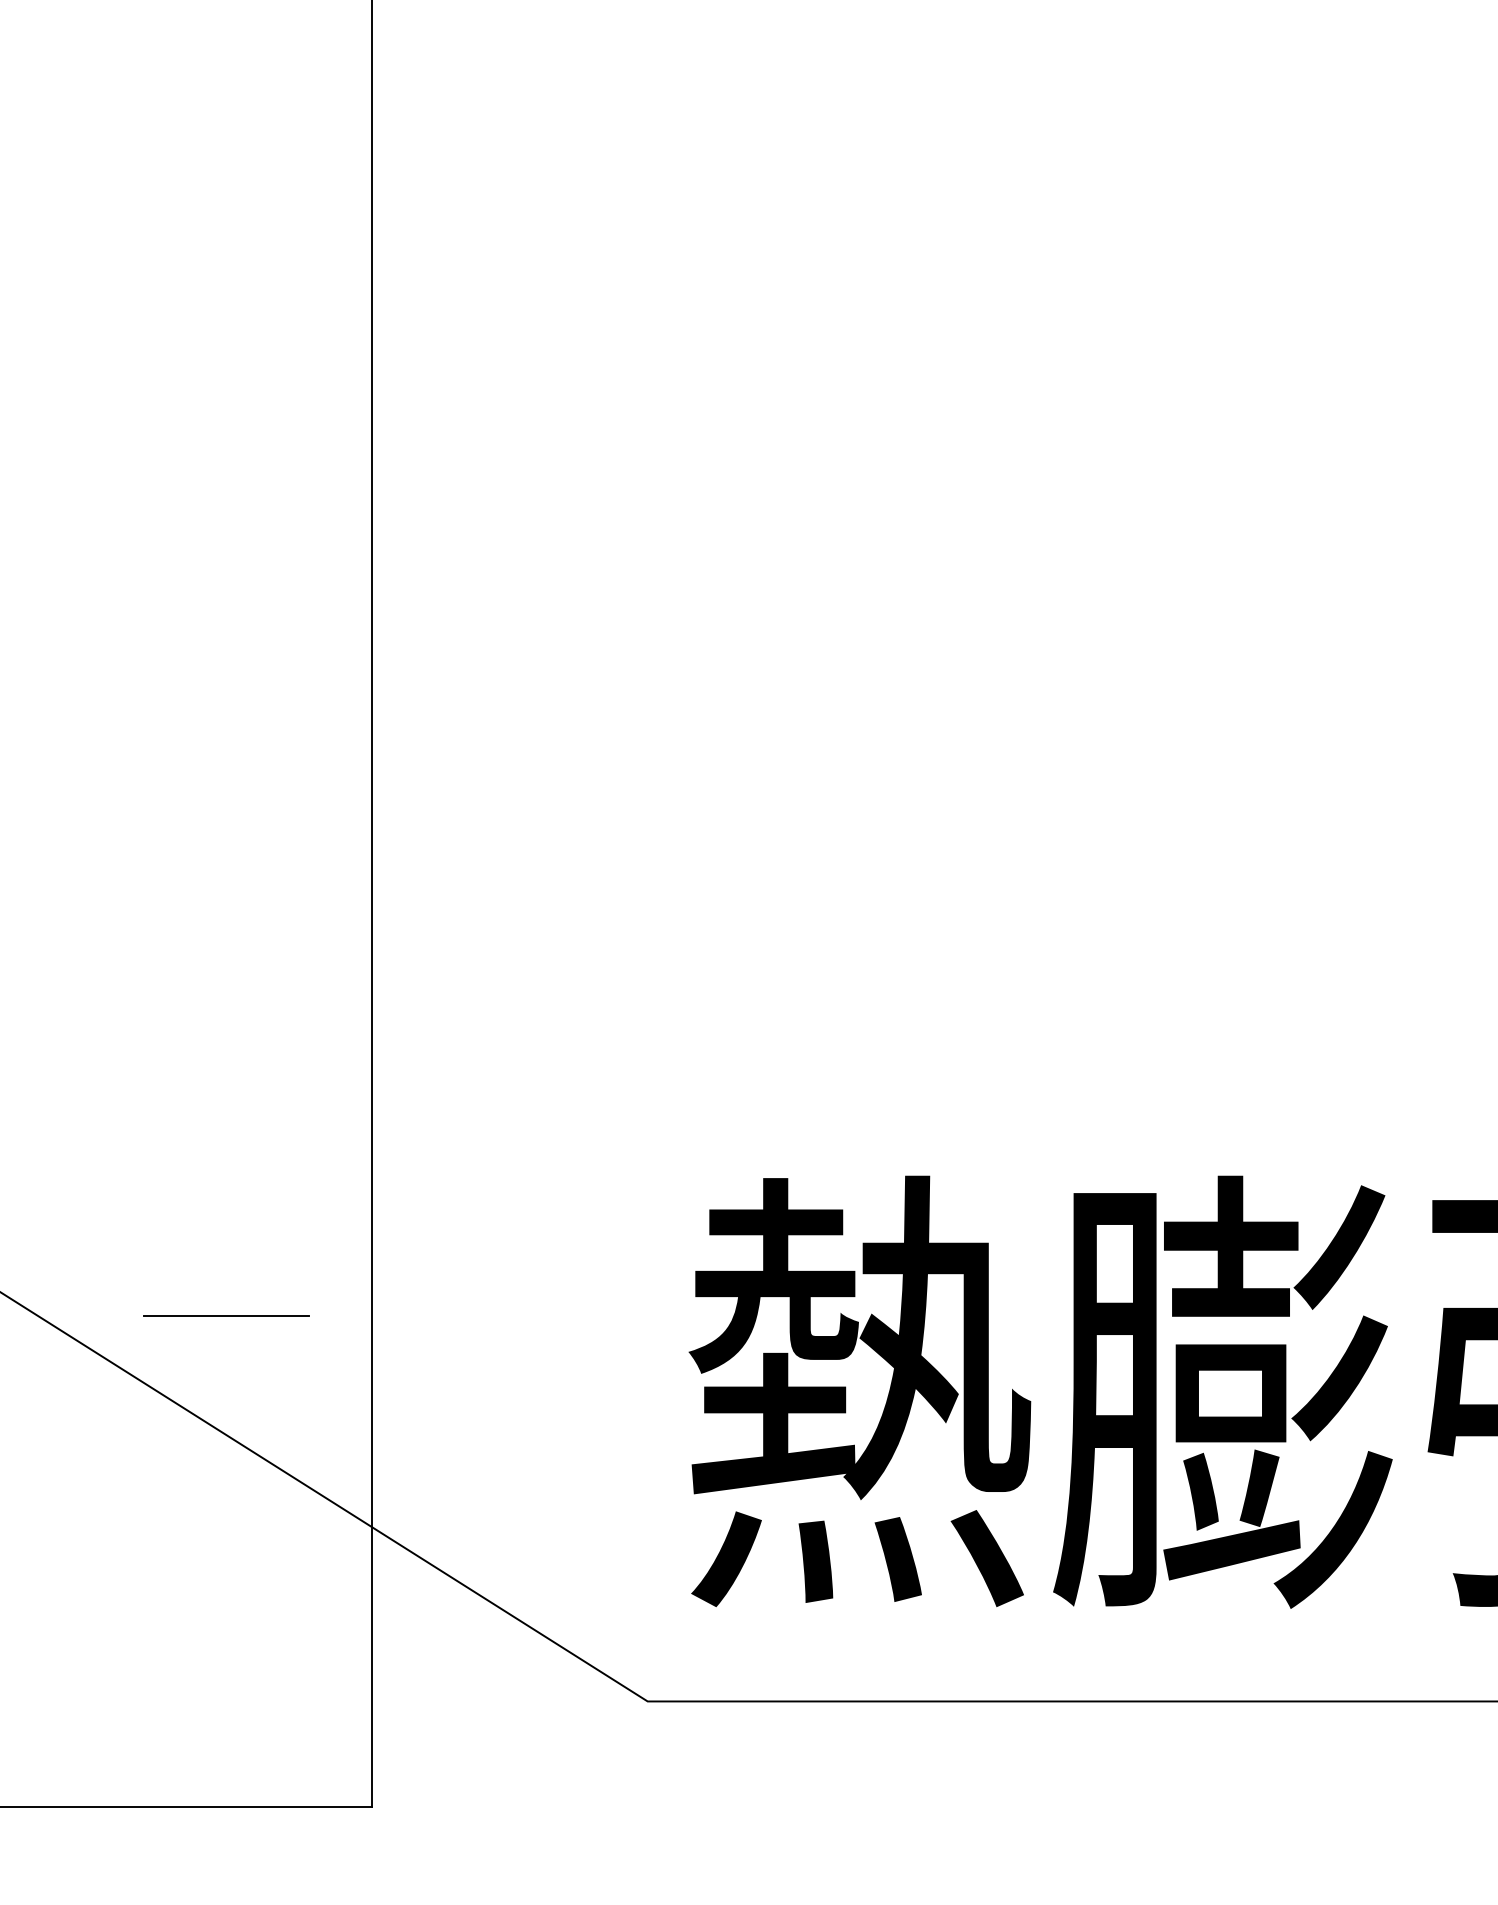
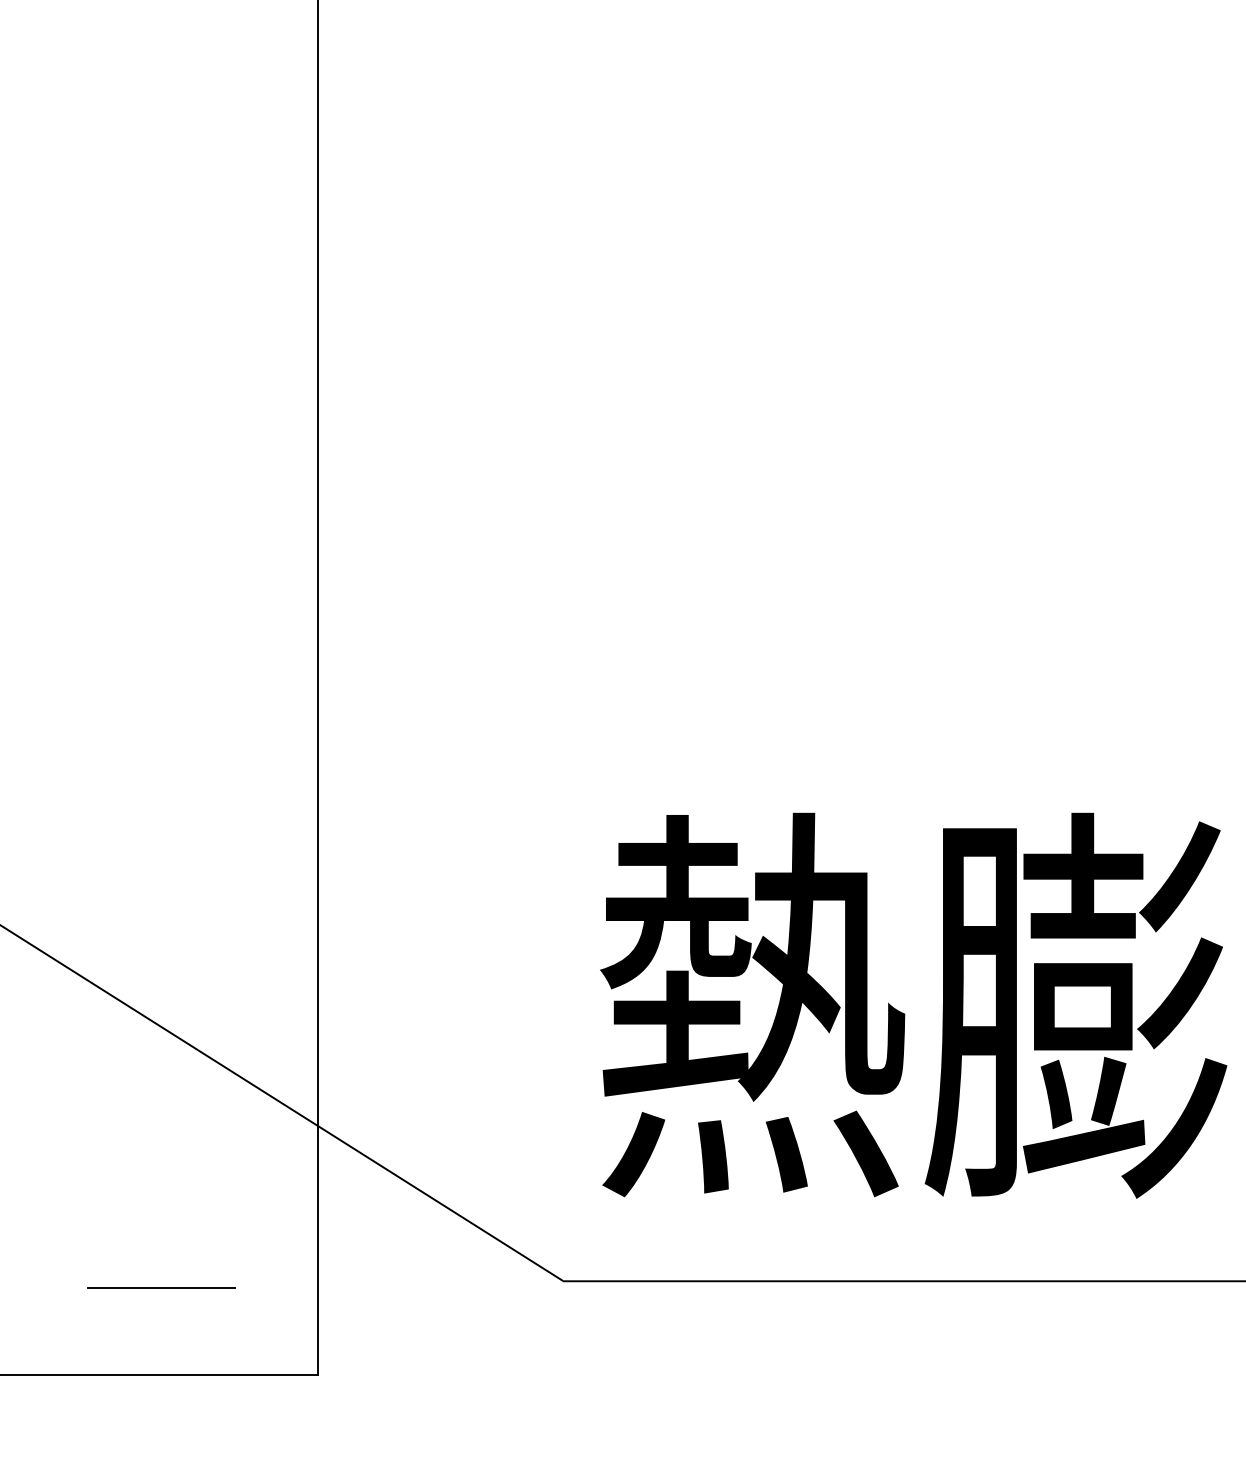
line: (226, 1315) -> (161, 1287), moved

